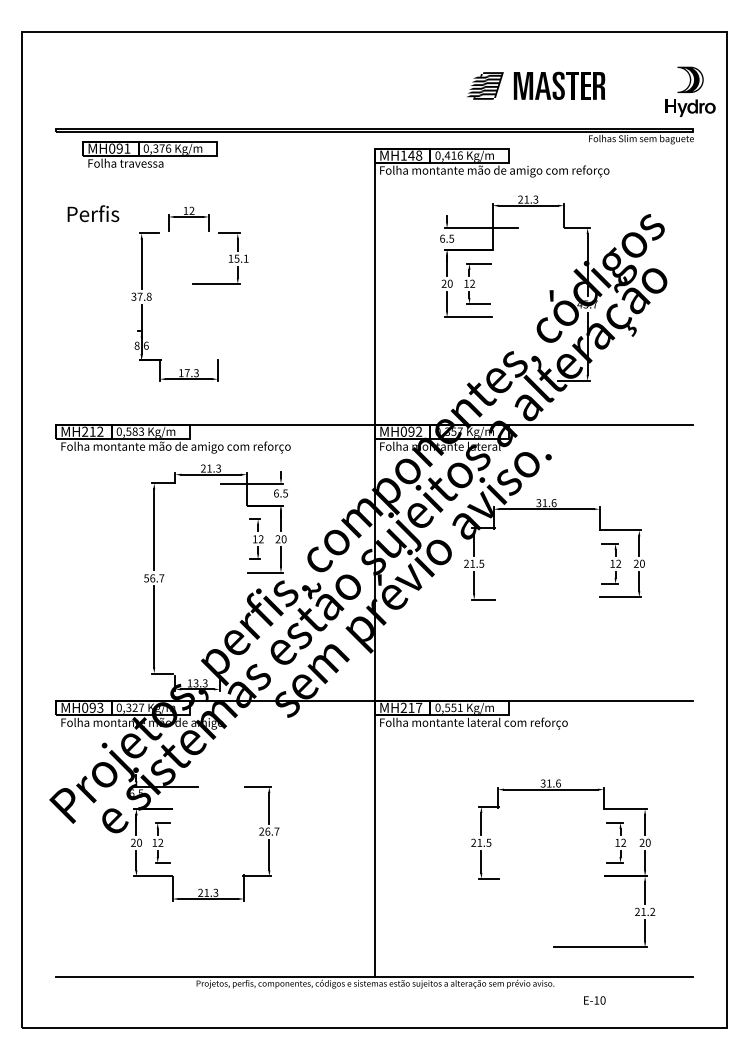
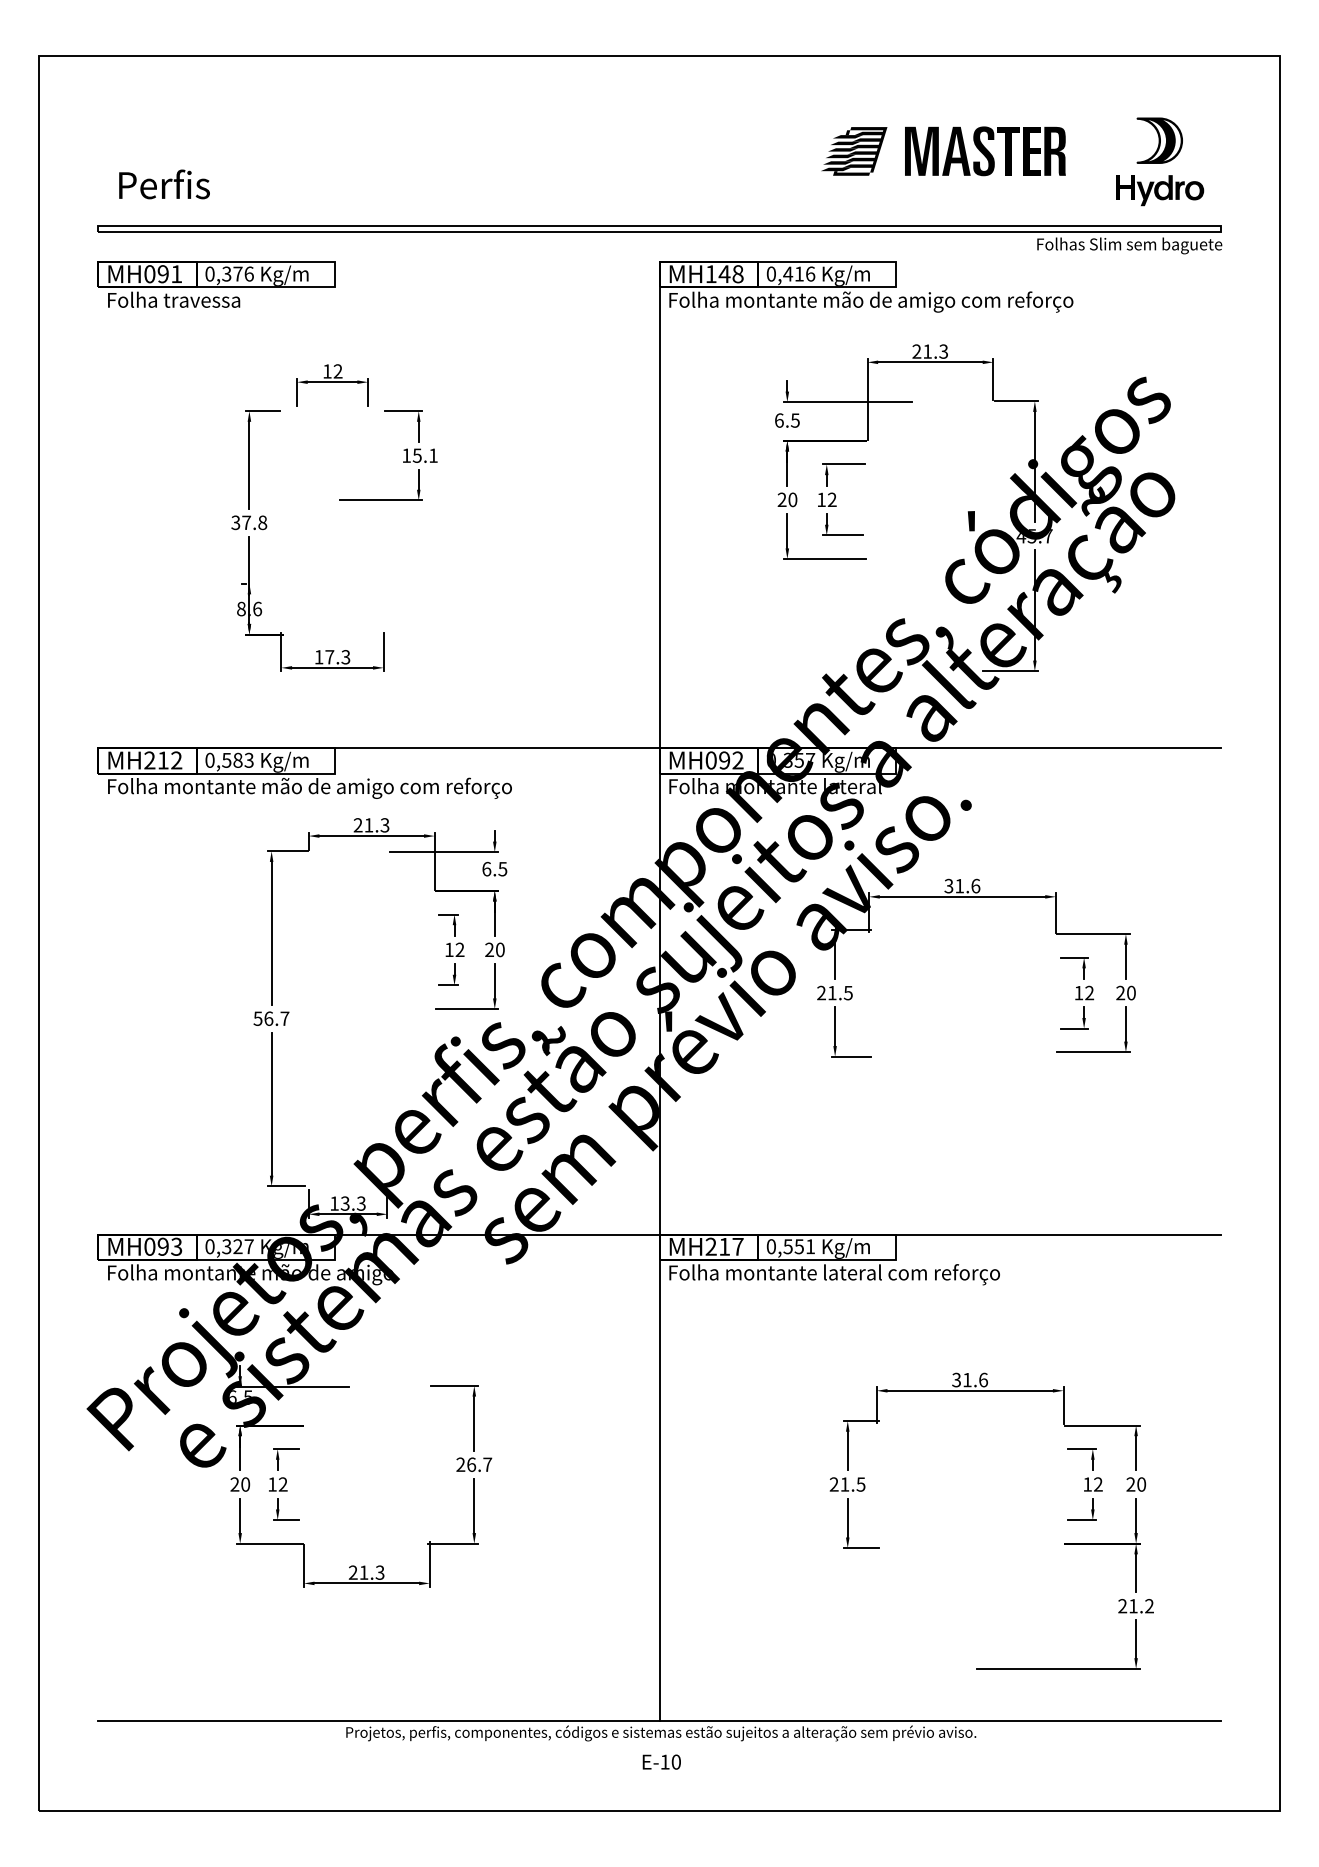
part: (690, 91) -> (1159, 161), moved
part: (149, 154) -> (215, 284), moved
text: (93, 213) -> (164, 184), moved
text: (594, 1000) -> (661, 1762), moved

